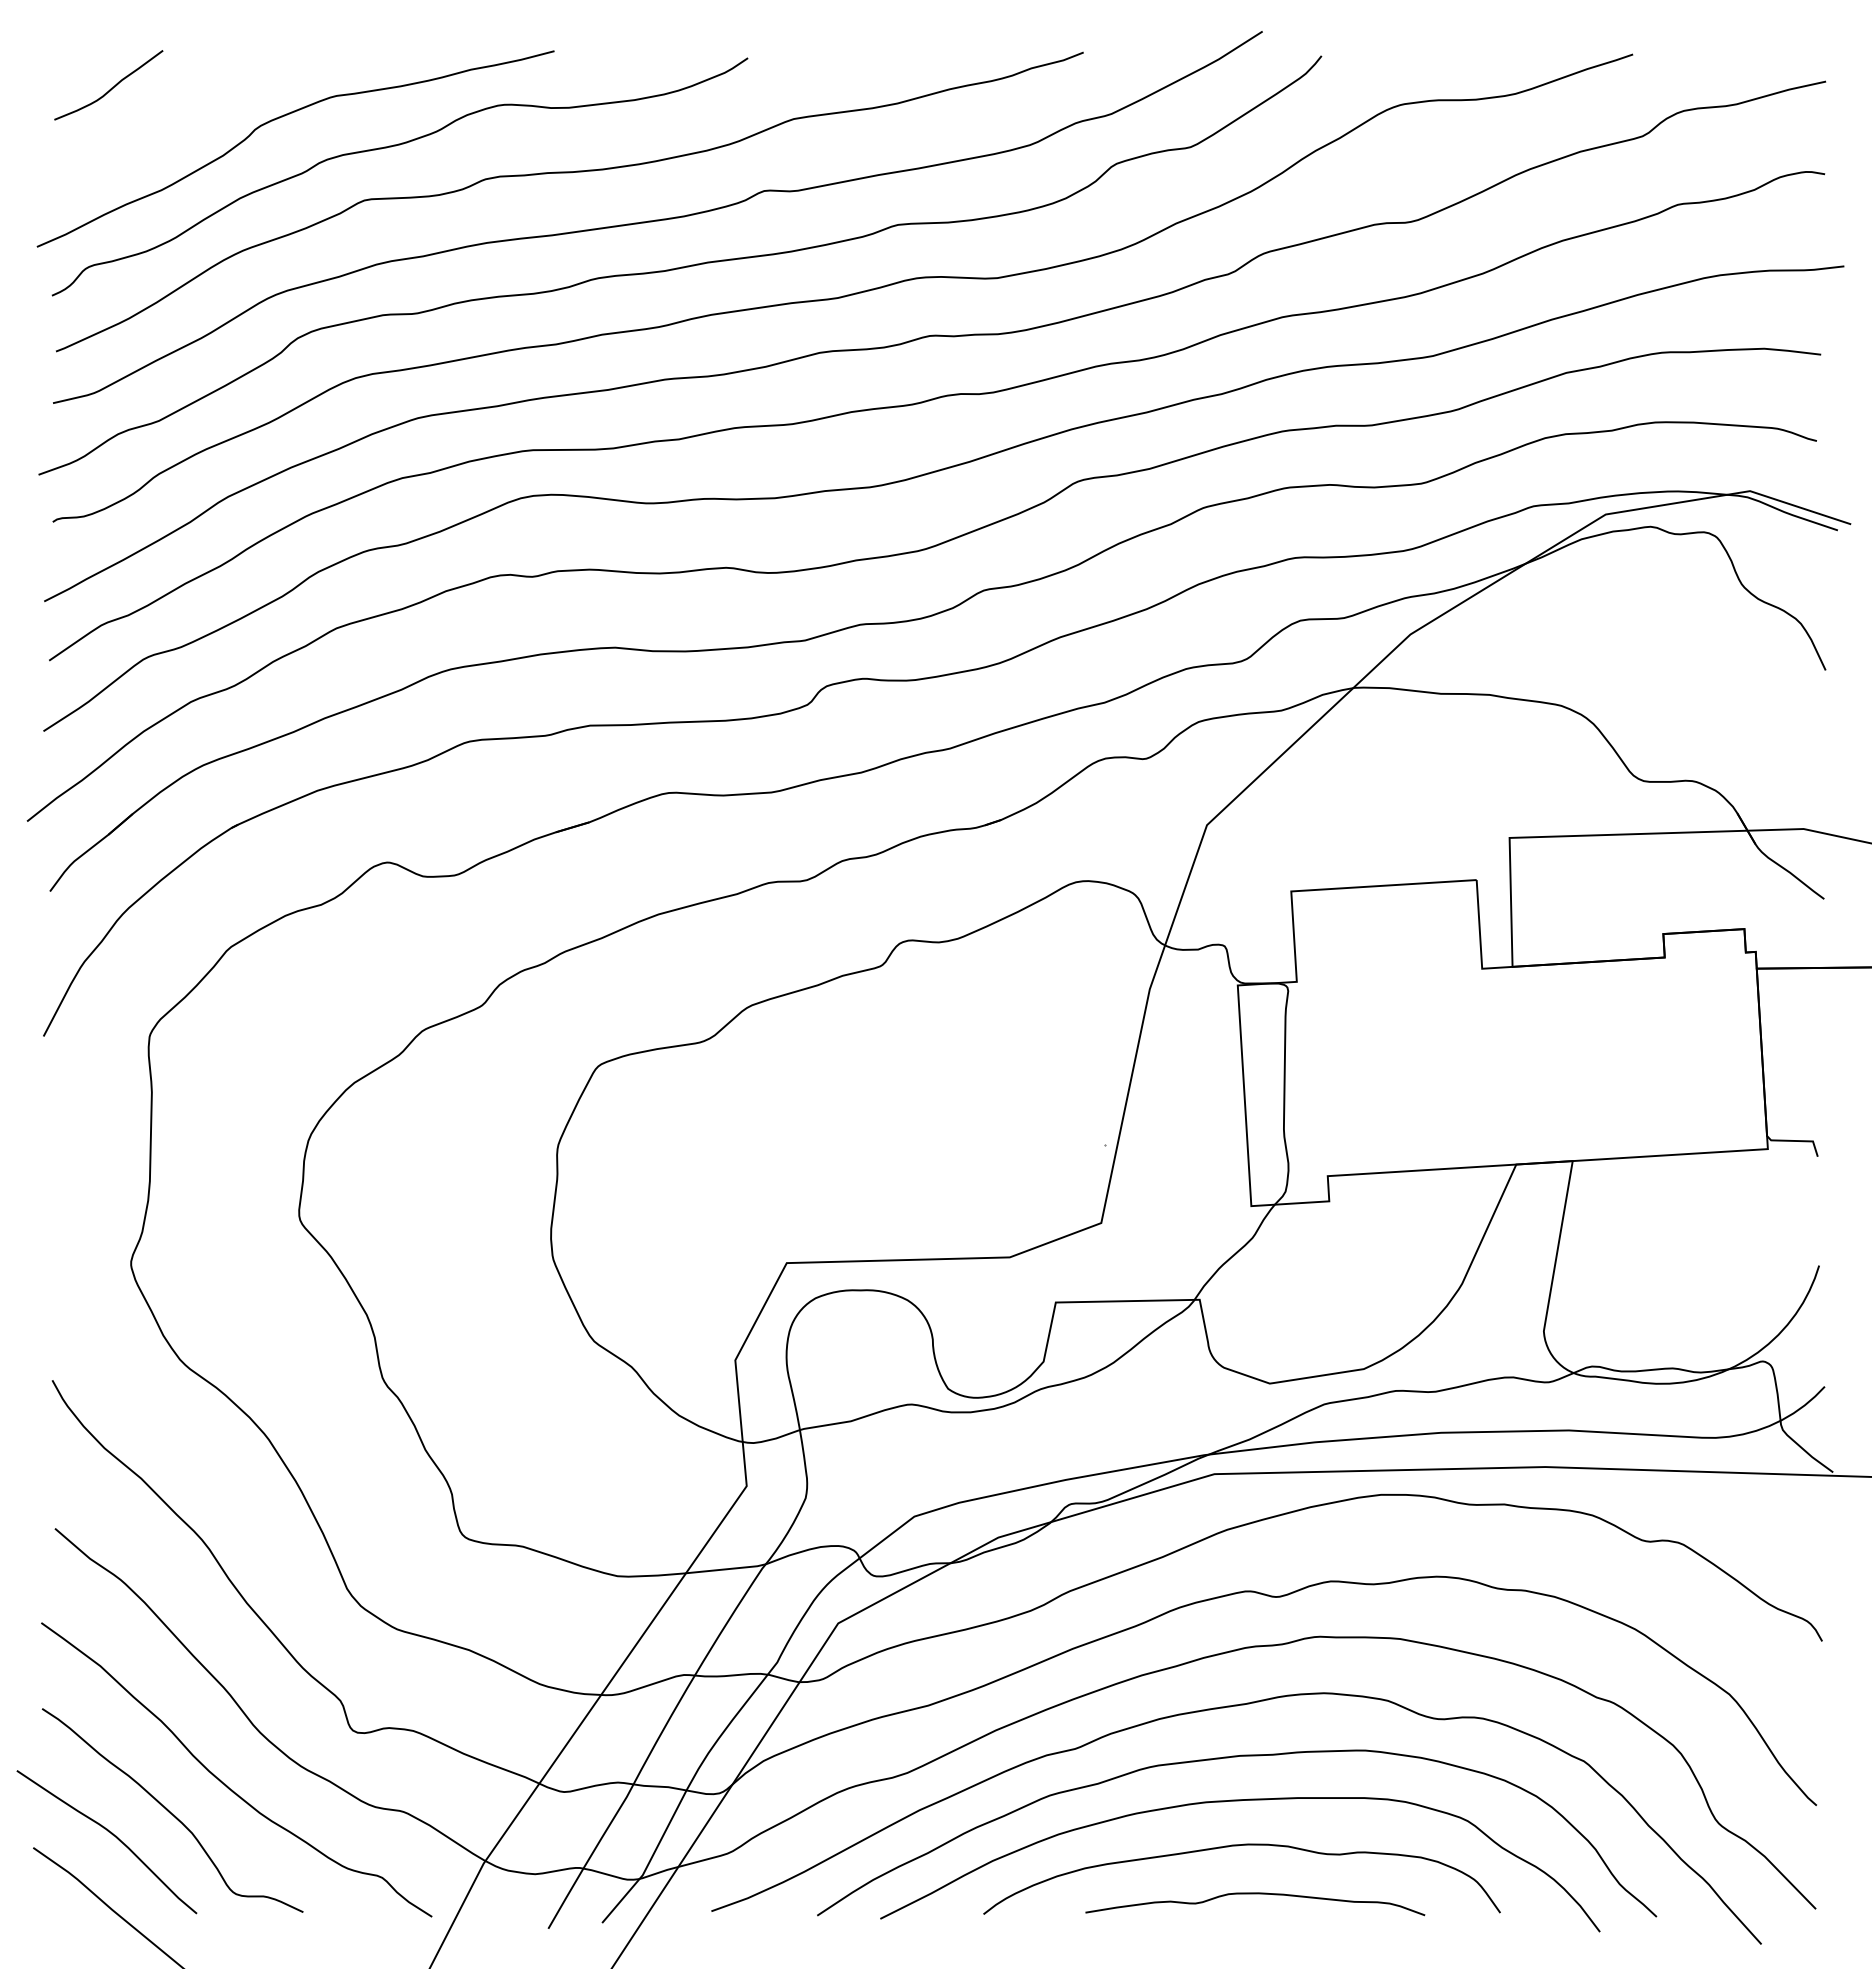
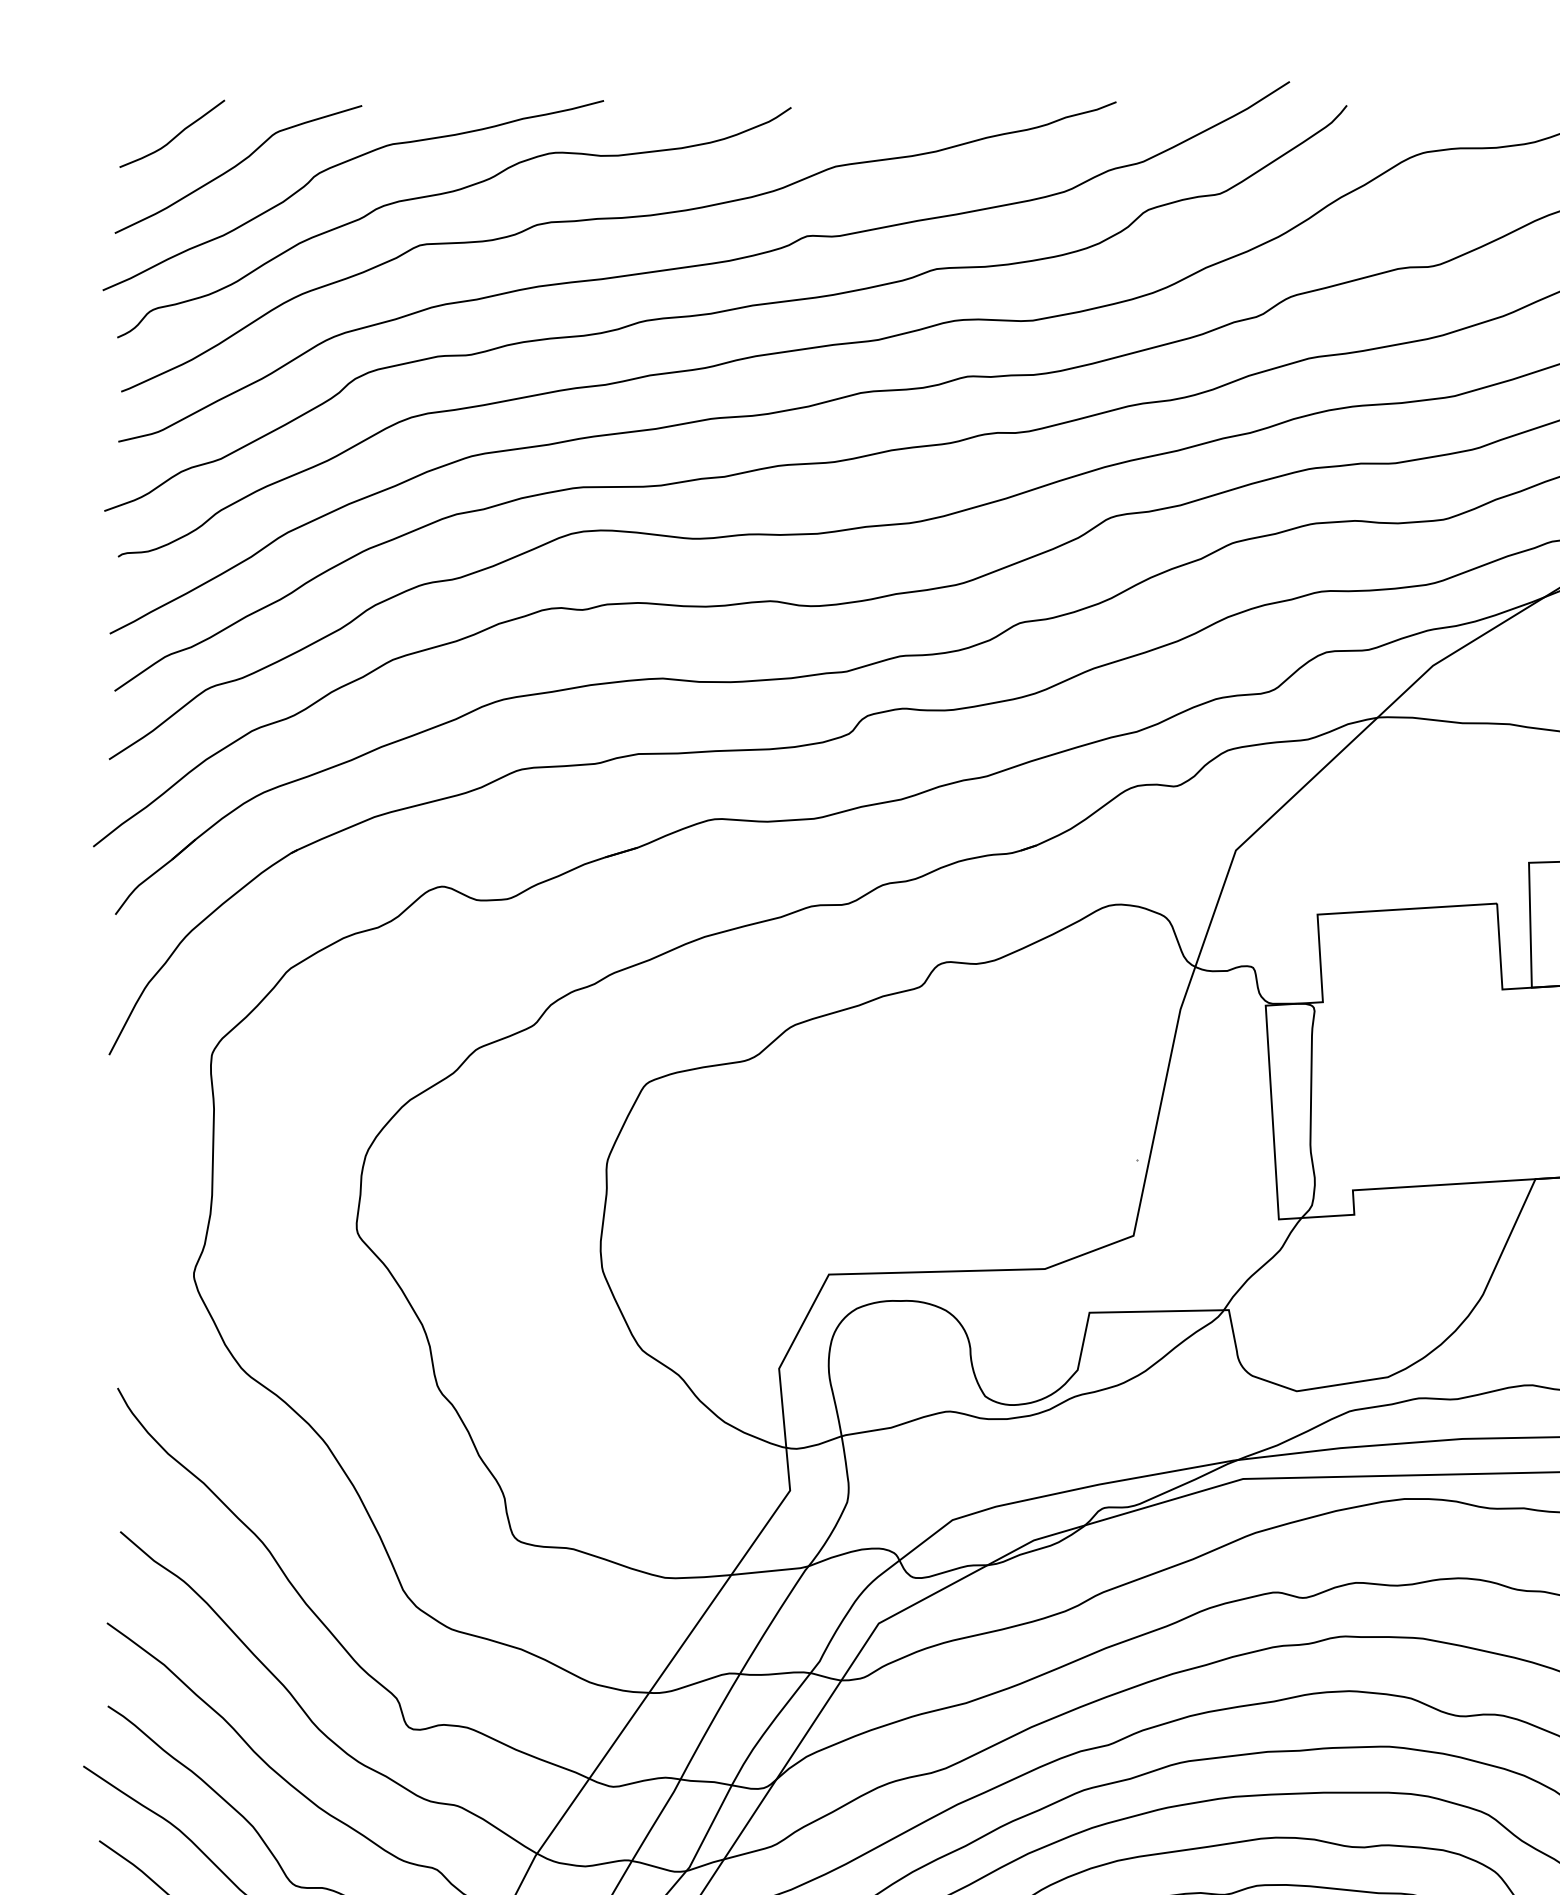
curve: (174, 119) -> (235, 166), added

